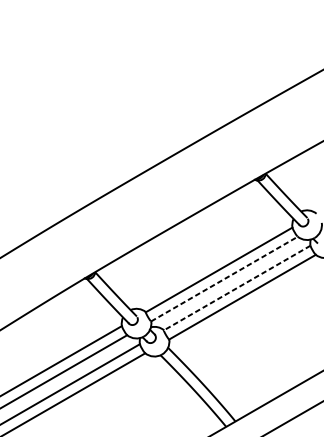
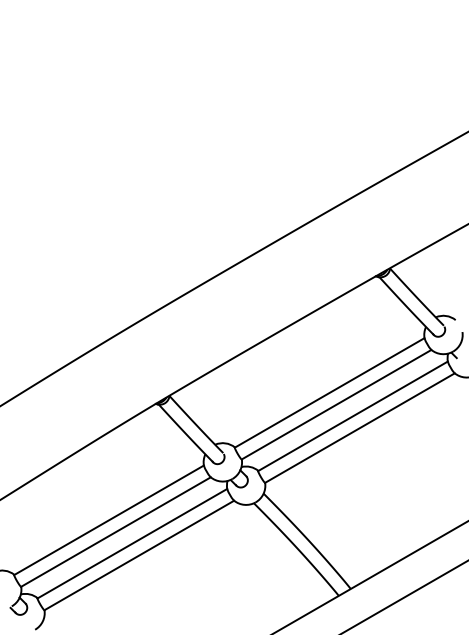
line: (224, 278) -> (336, 404), dashed -> solid
line: (236, 288) -> (352, 416), dashed -> solid

